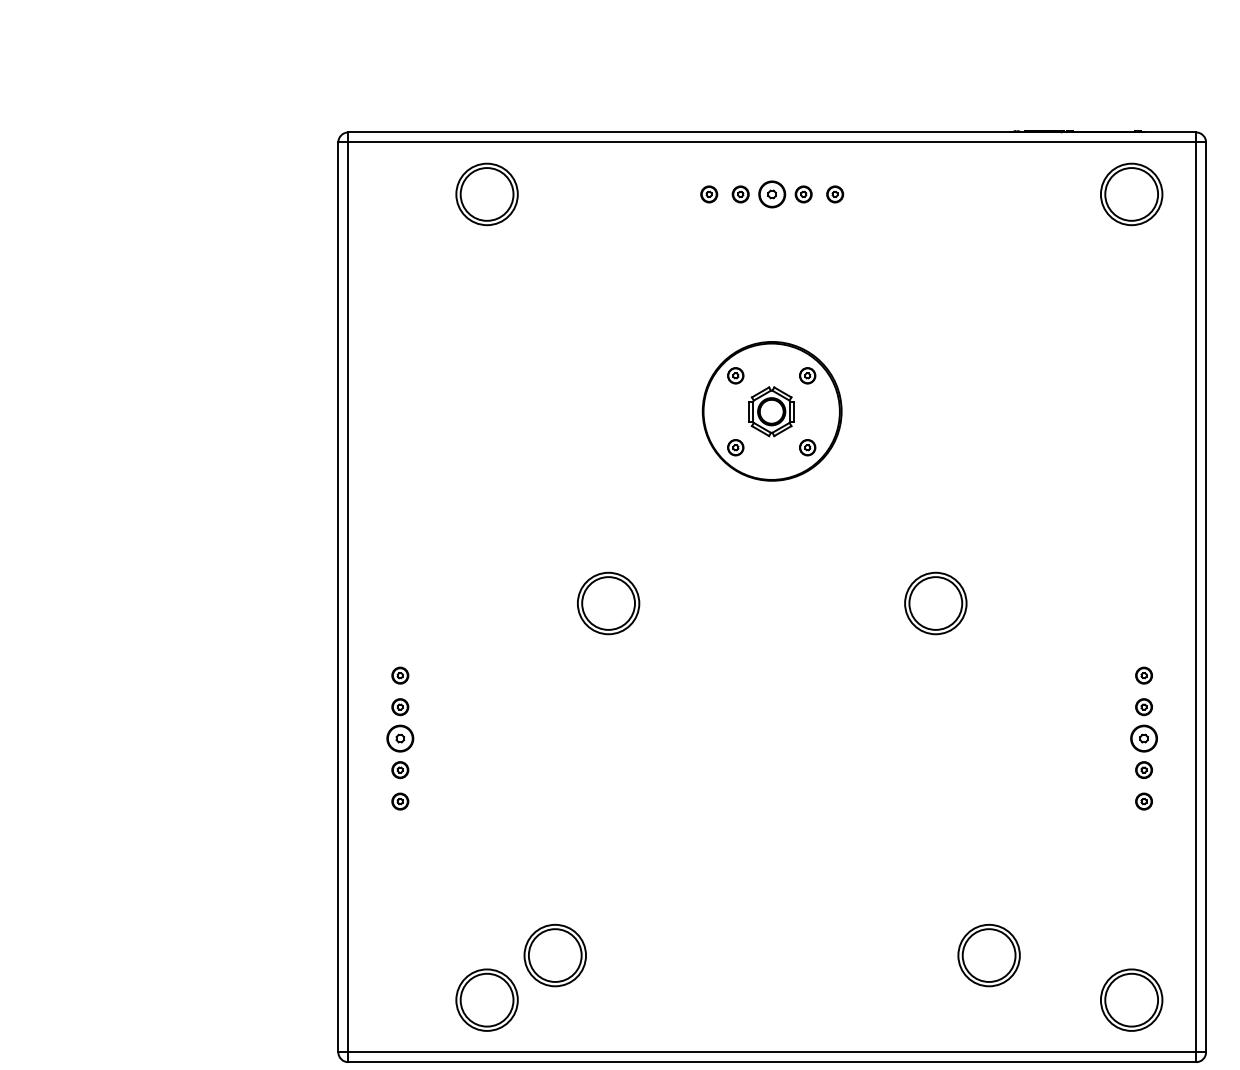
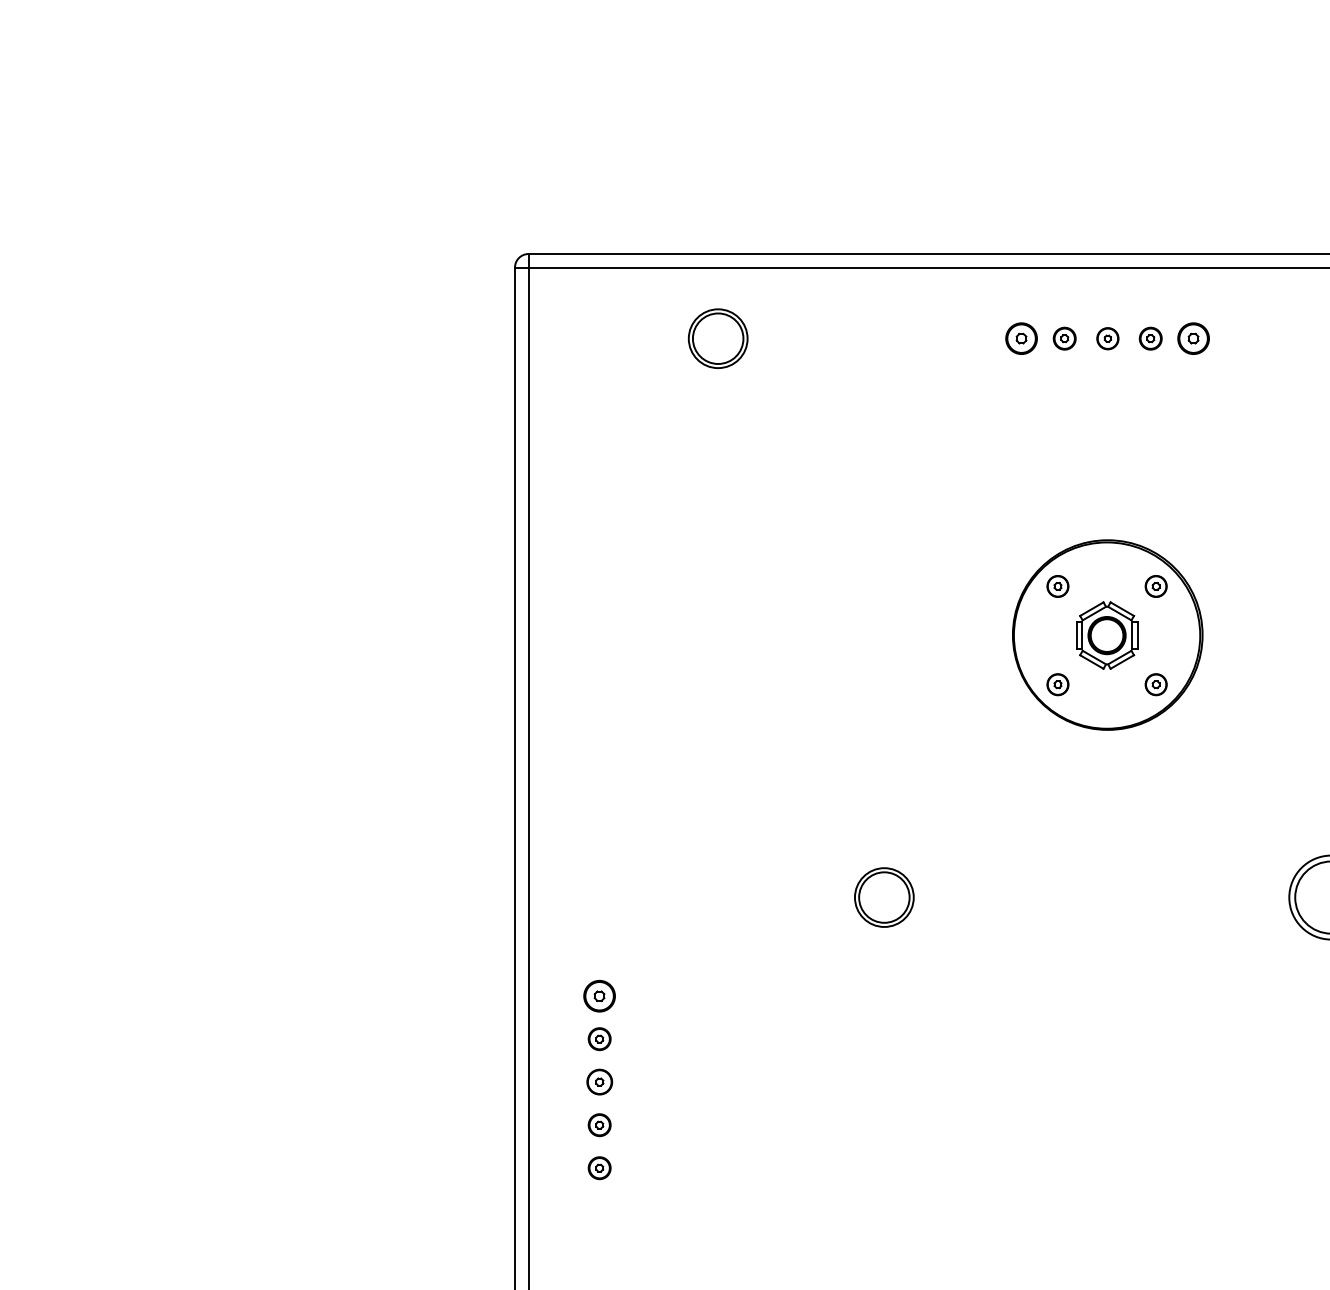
part: (486, 194) -> (717, 338), size x0.7
part: (709, 194) -> (1022, 338), size x1.4
part: (772, 194) -> (1108, 338), size x0.6
part: (835, 194) -> (1194, 338), size x1.4
part: (608, 603) -> (884, 897), size x0.7
part: (400, 675) -> (599, 995), size x1.4
part: (400, 738) -> (599, 1081), size x0.7

